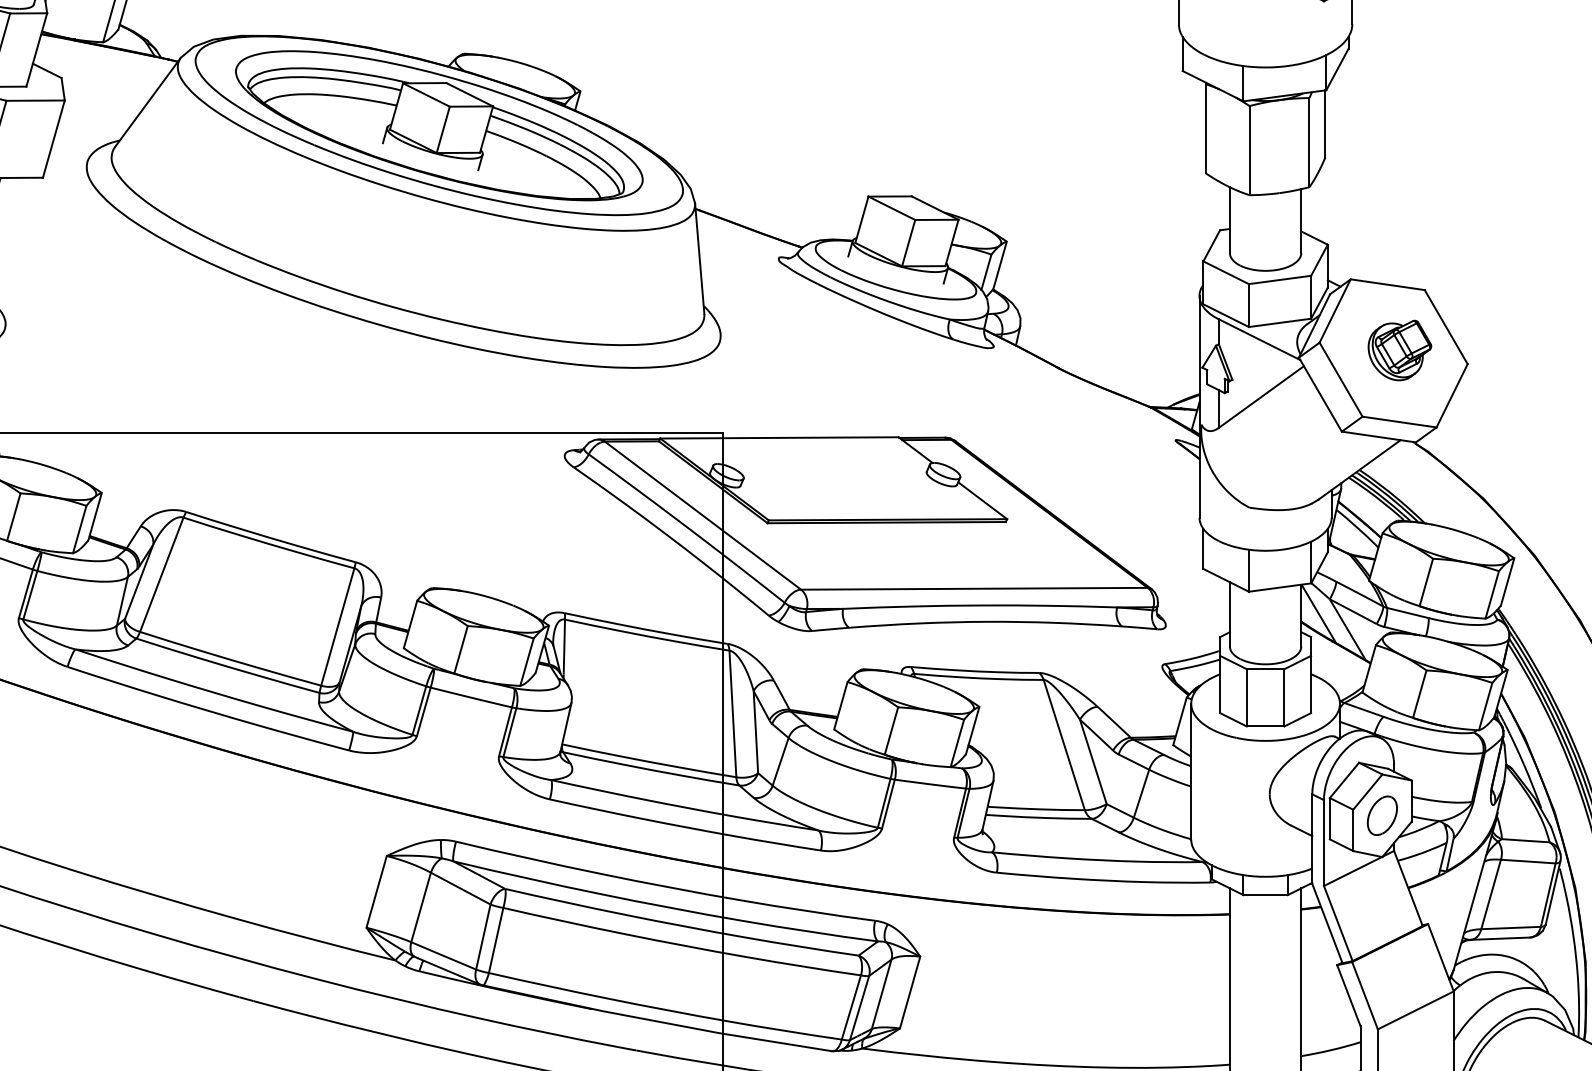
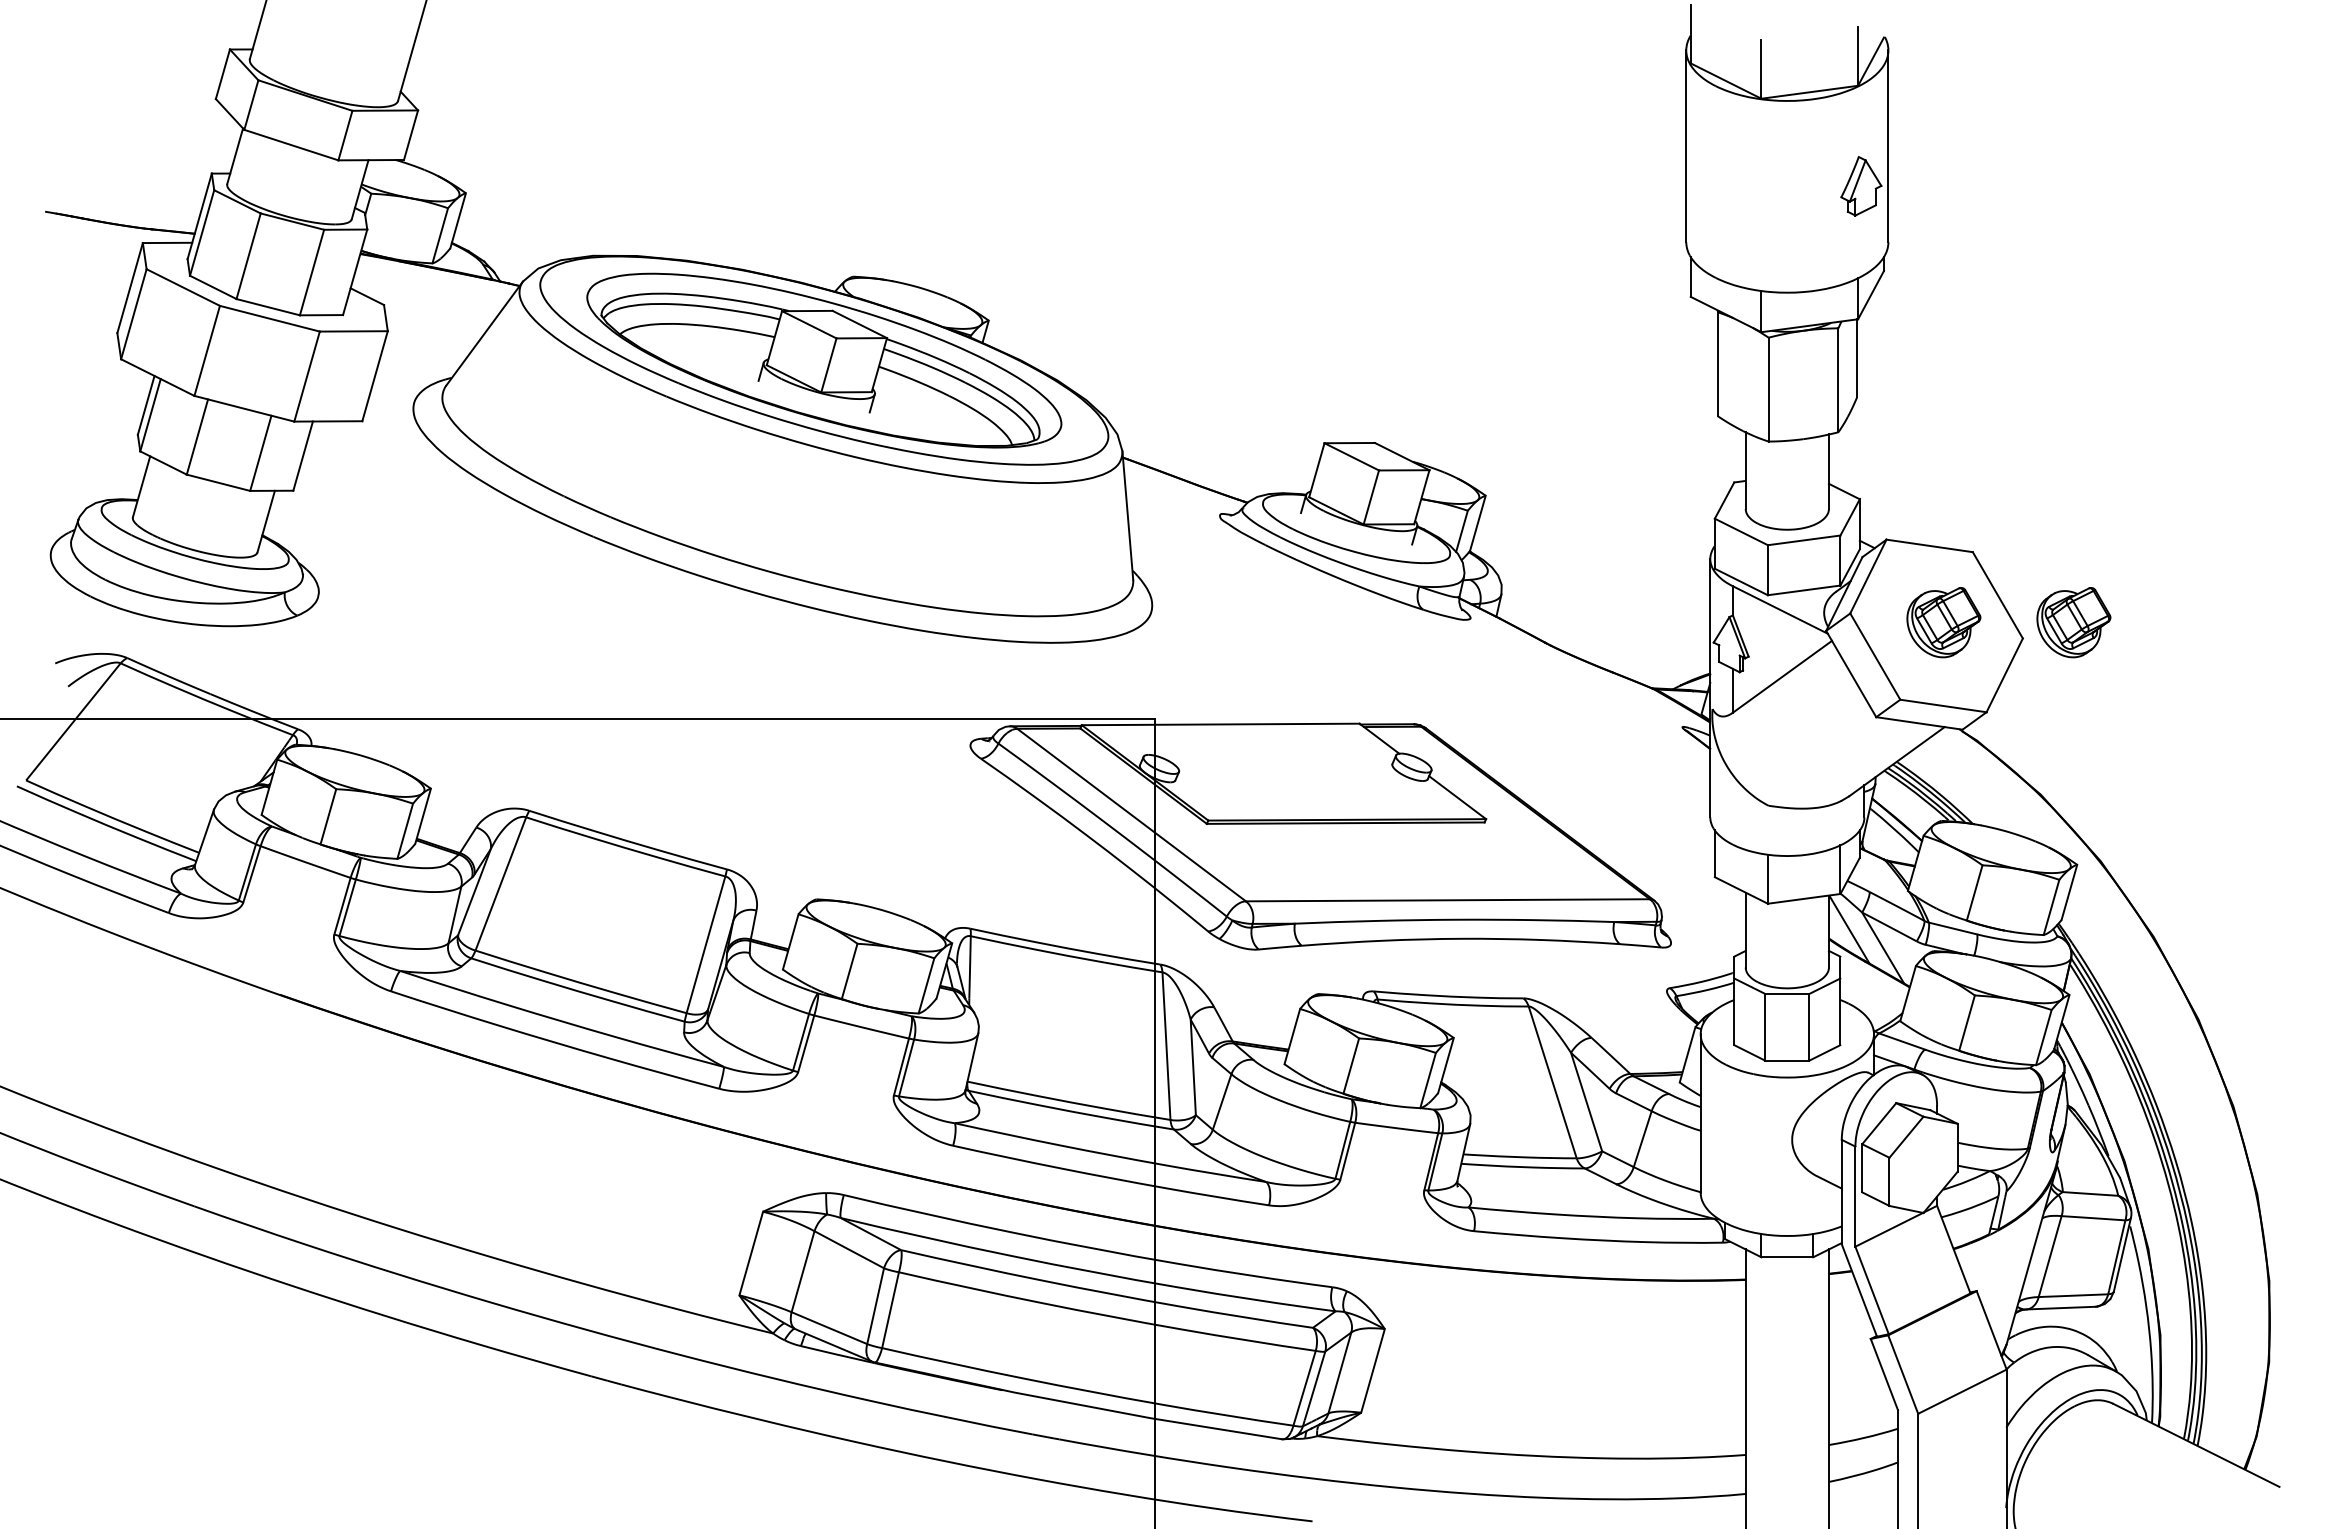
part: (1511, 350) -> (2073, 622), added
part: (1382, 815) -> (1923, 1164), removed

